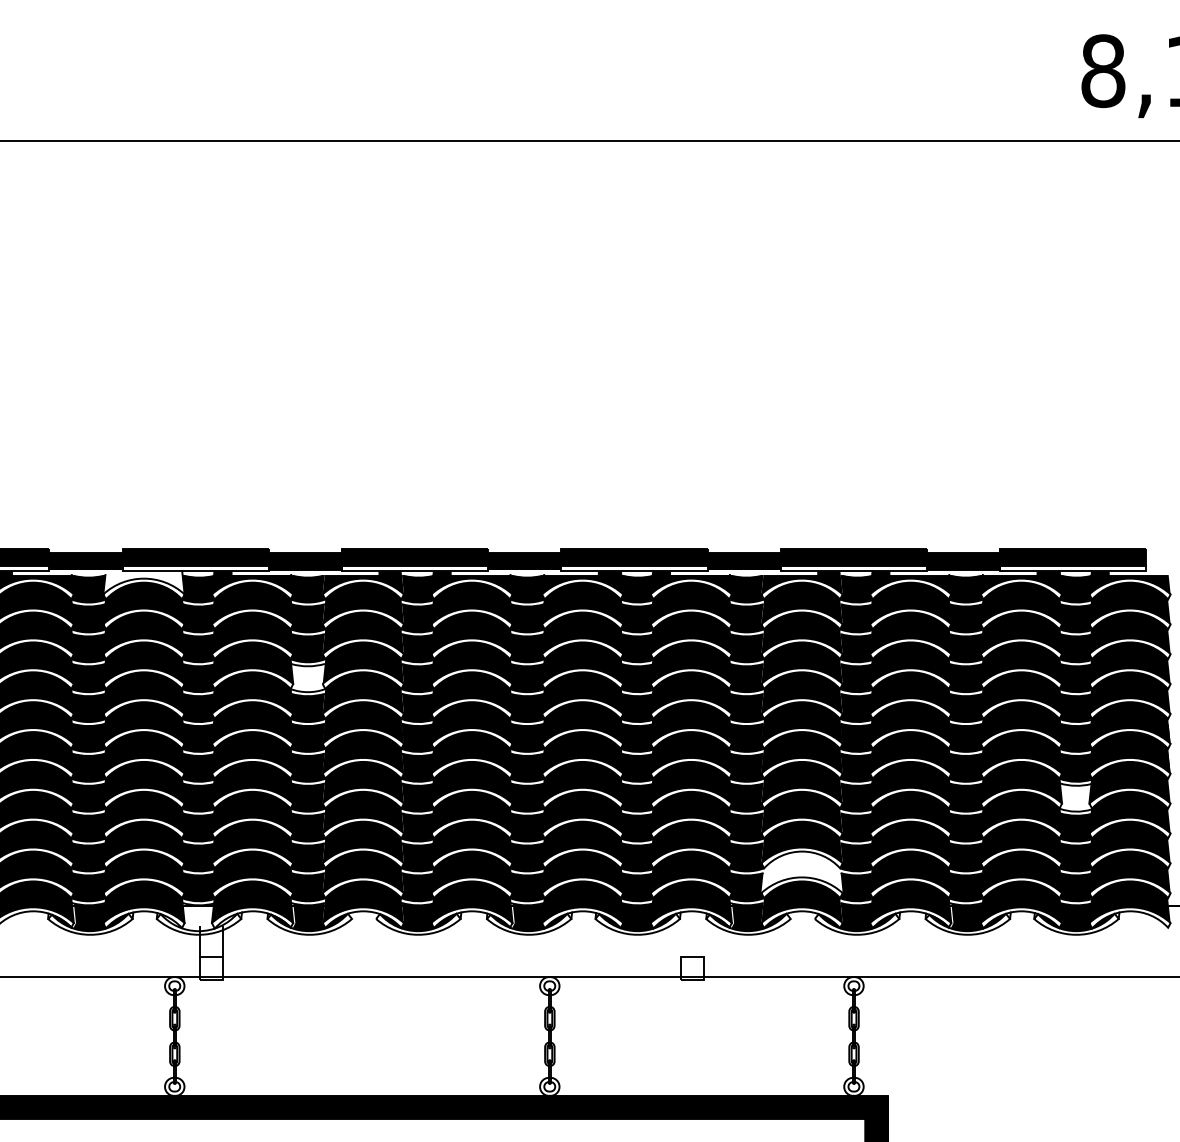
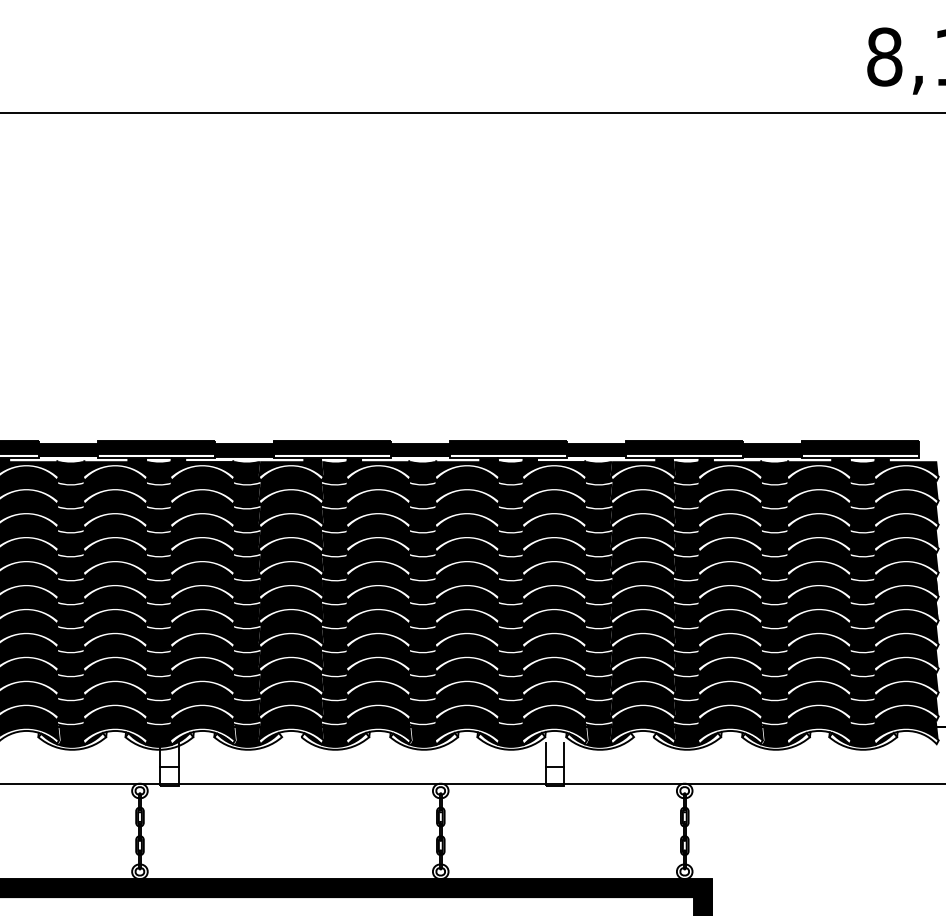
fill: (143, 582) -> (114, 467), added
fill: (307, 677) -> (246, 543), added
fill: (1075, 797) -> (862, 639), added
fill: (801, 872) -> (642, 699), added
fill: (198, 916) -> (158, 735), added
line: (681, 941) -> (546, 755), added
line: (703, 941) -> (564, 755), added

